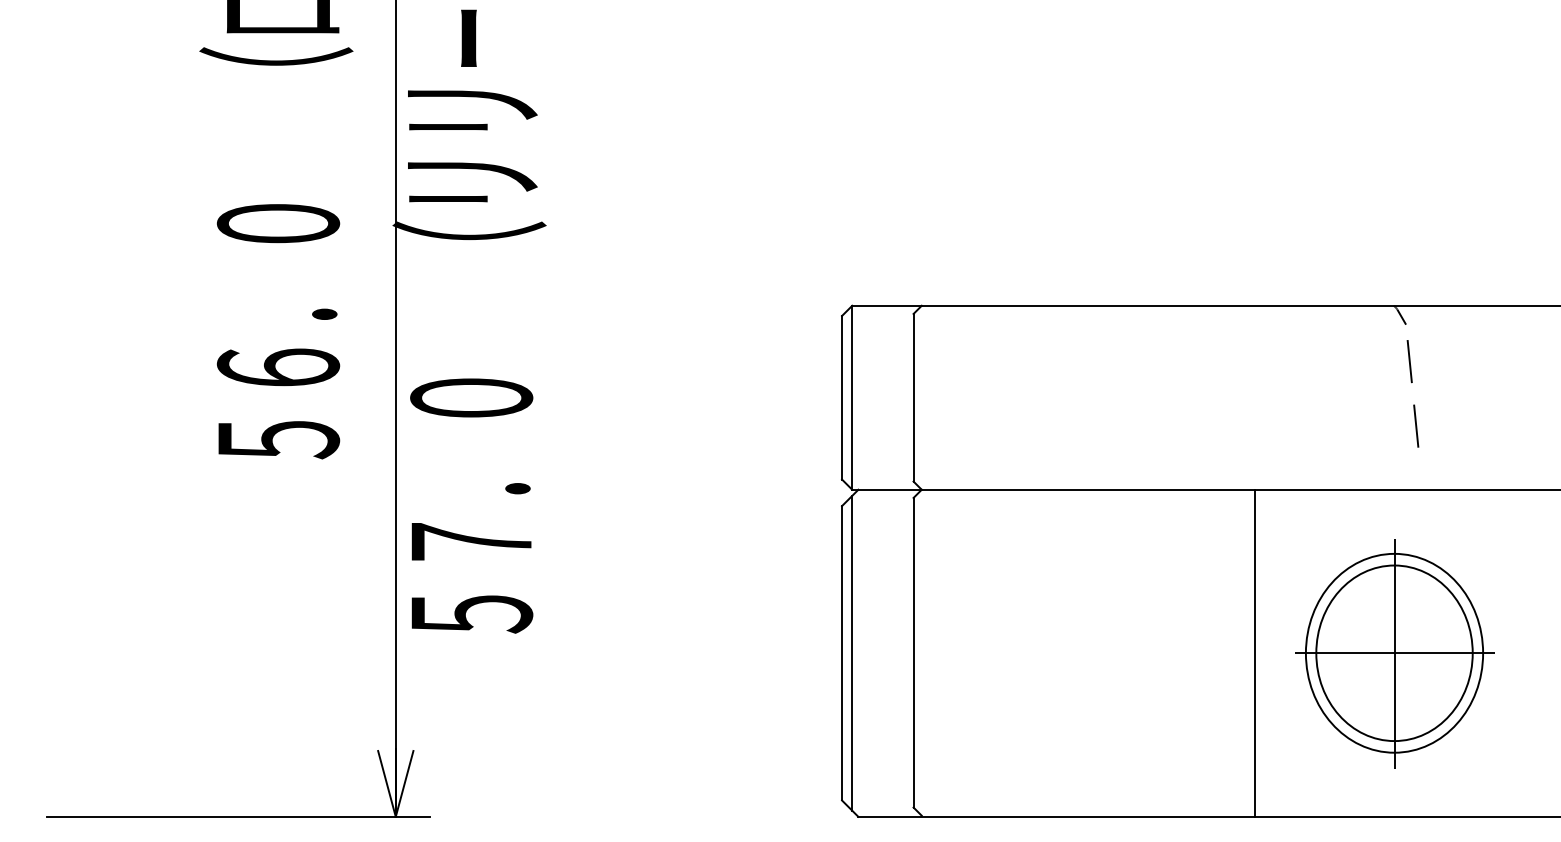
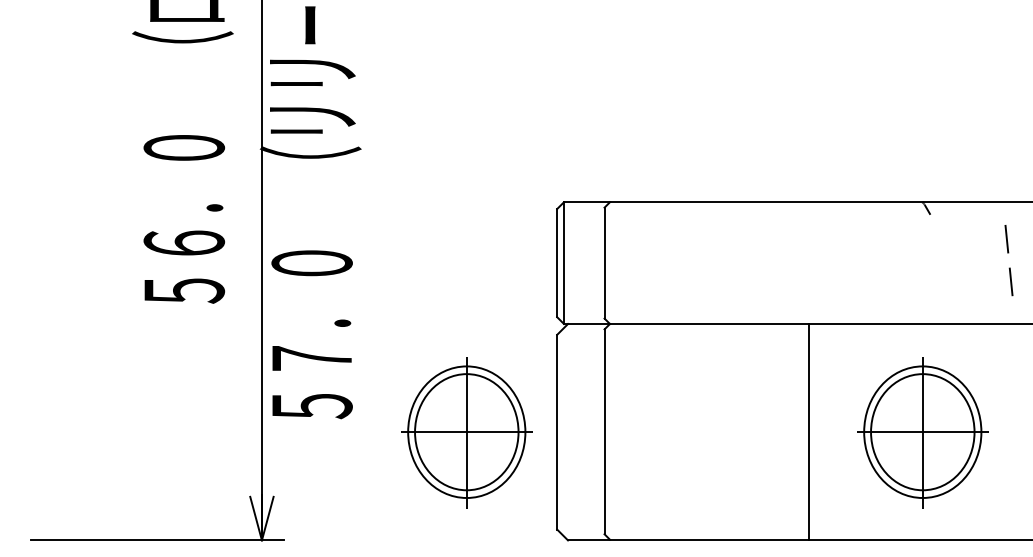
line: (1412, 383) -> (1008, 253), moved
line: (1255, 652) -> (808, 431), moved
part: (704, 653) -> (466, 432), added
line: (853, 653) -> (564, 432), removed

